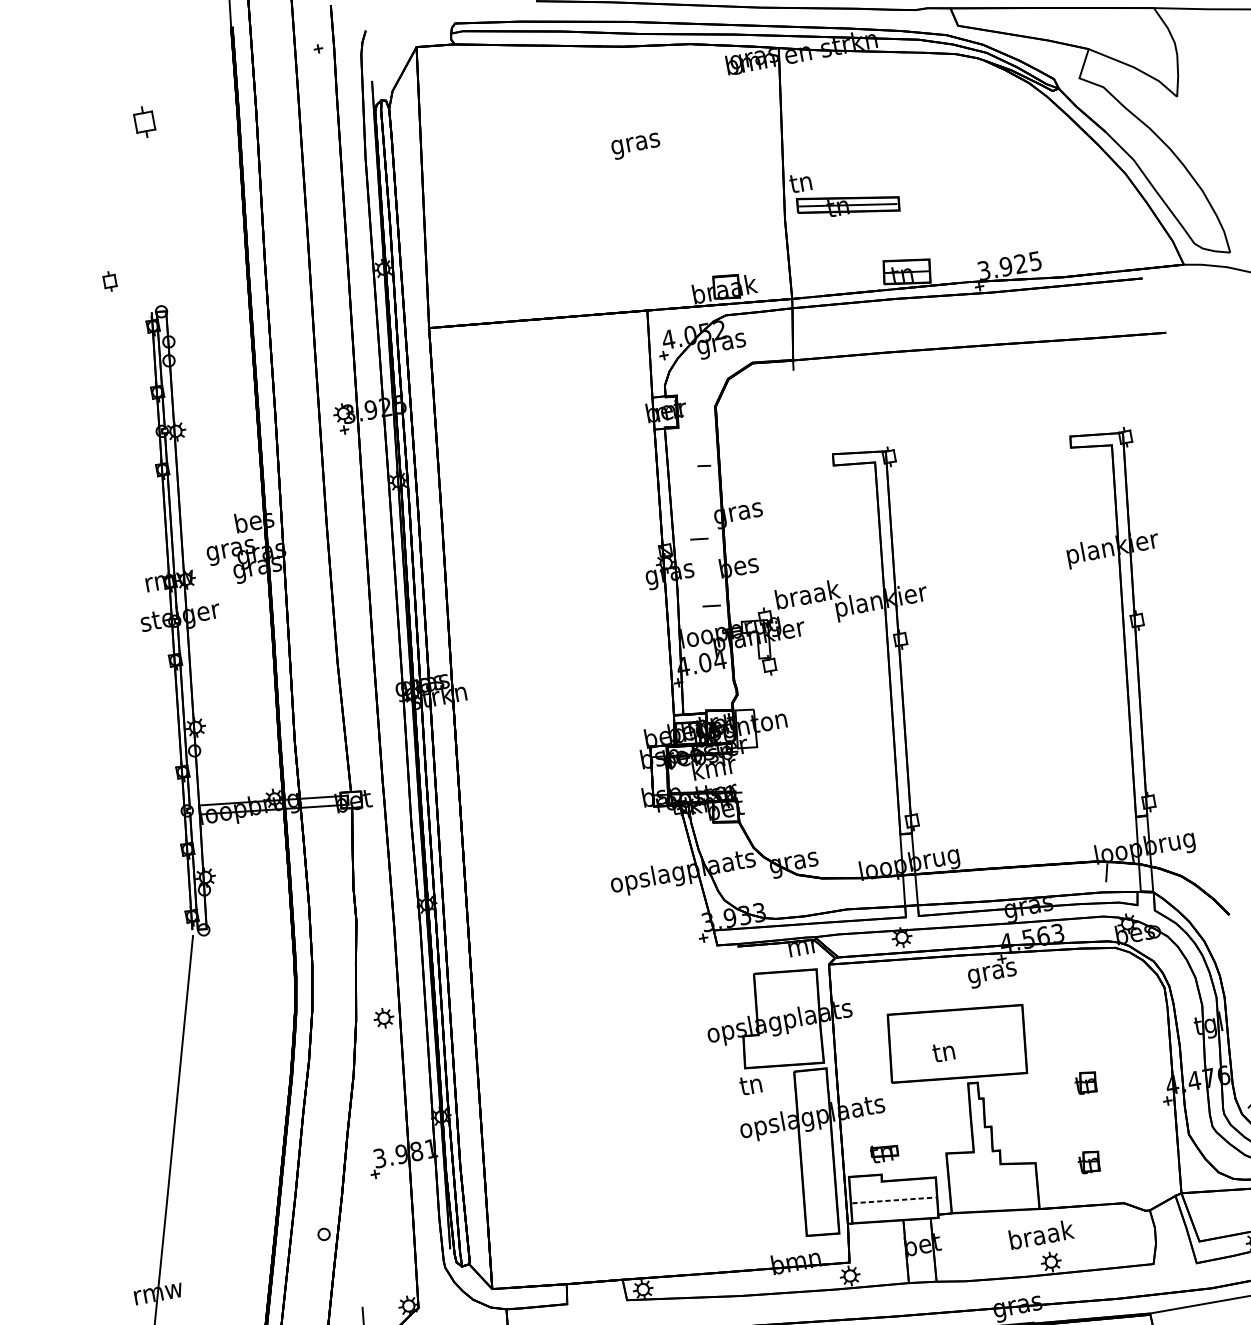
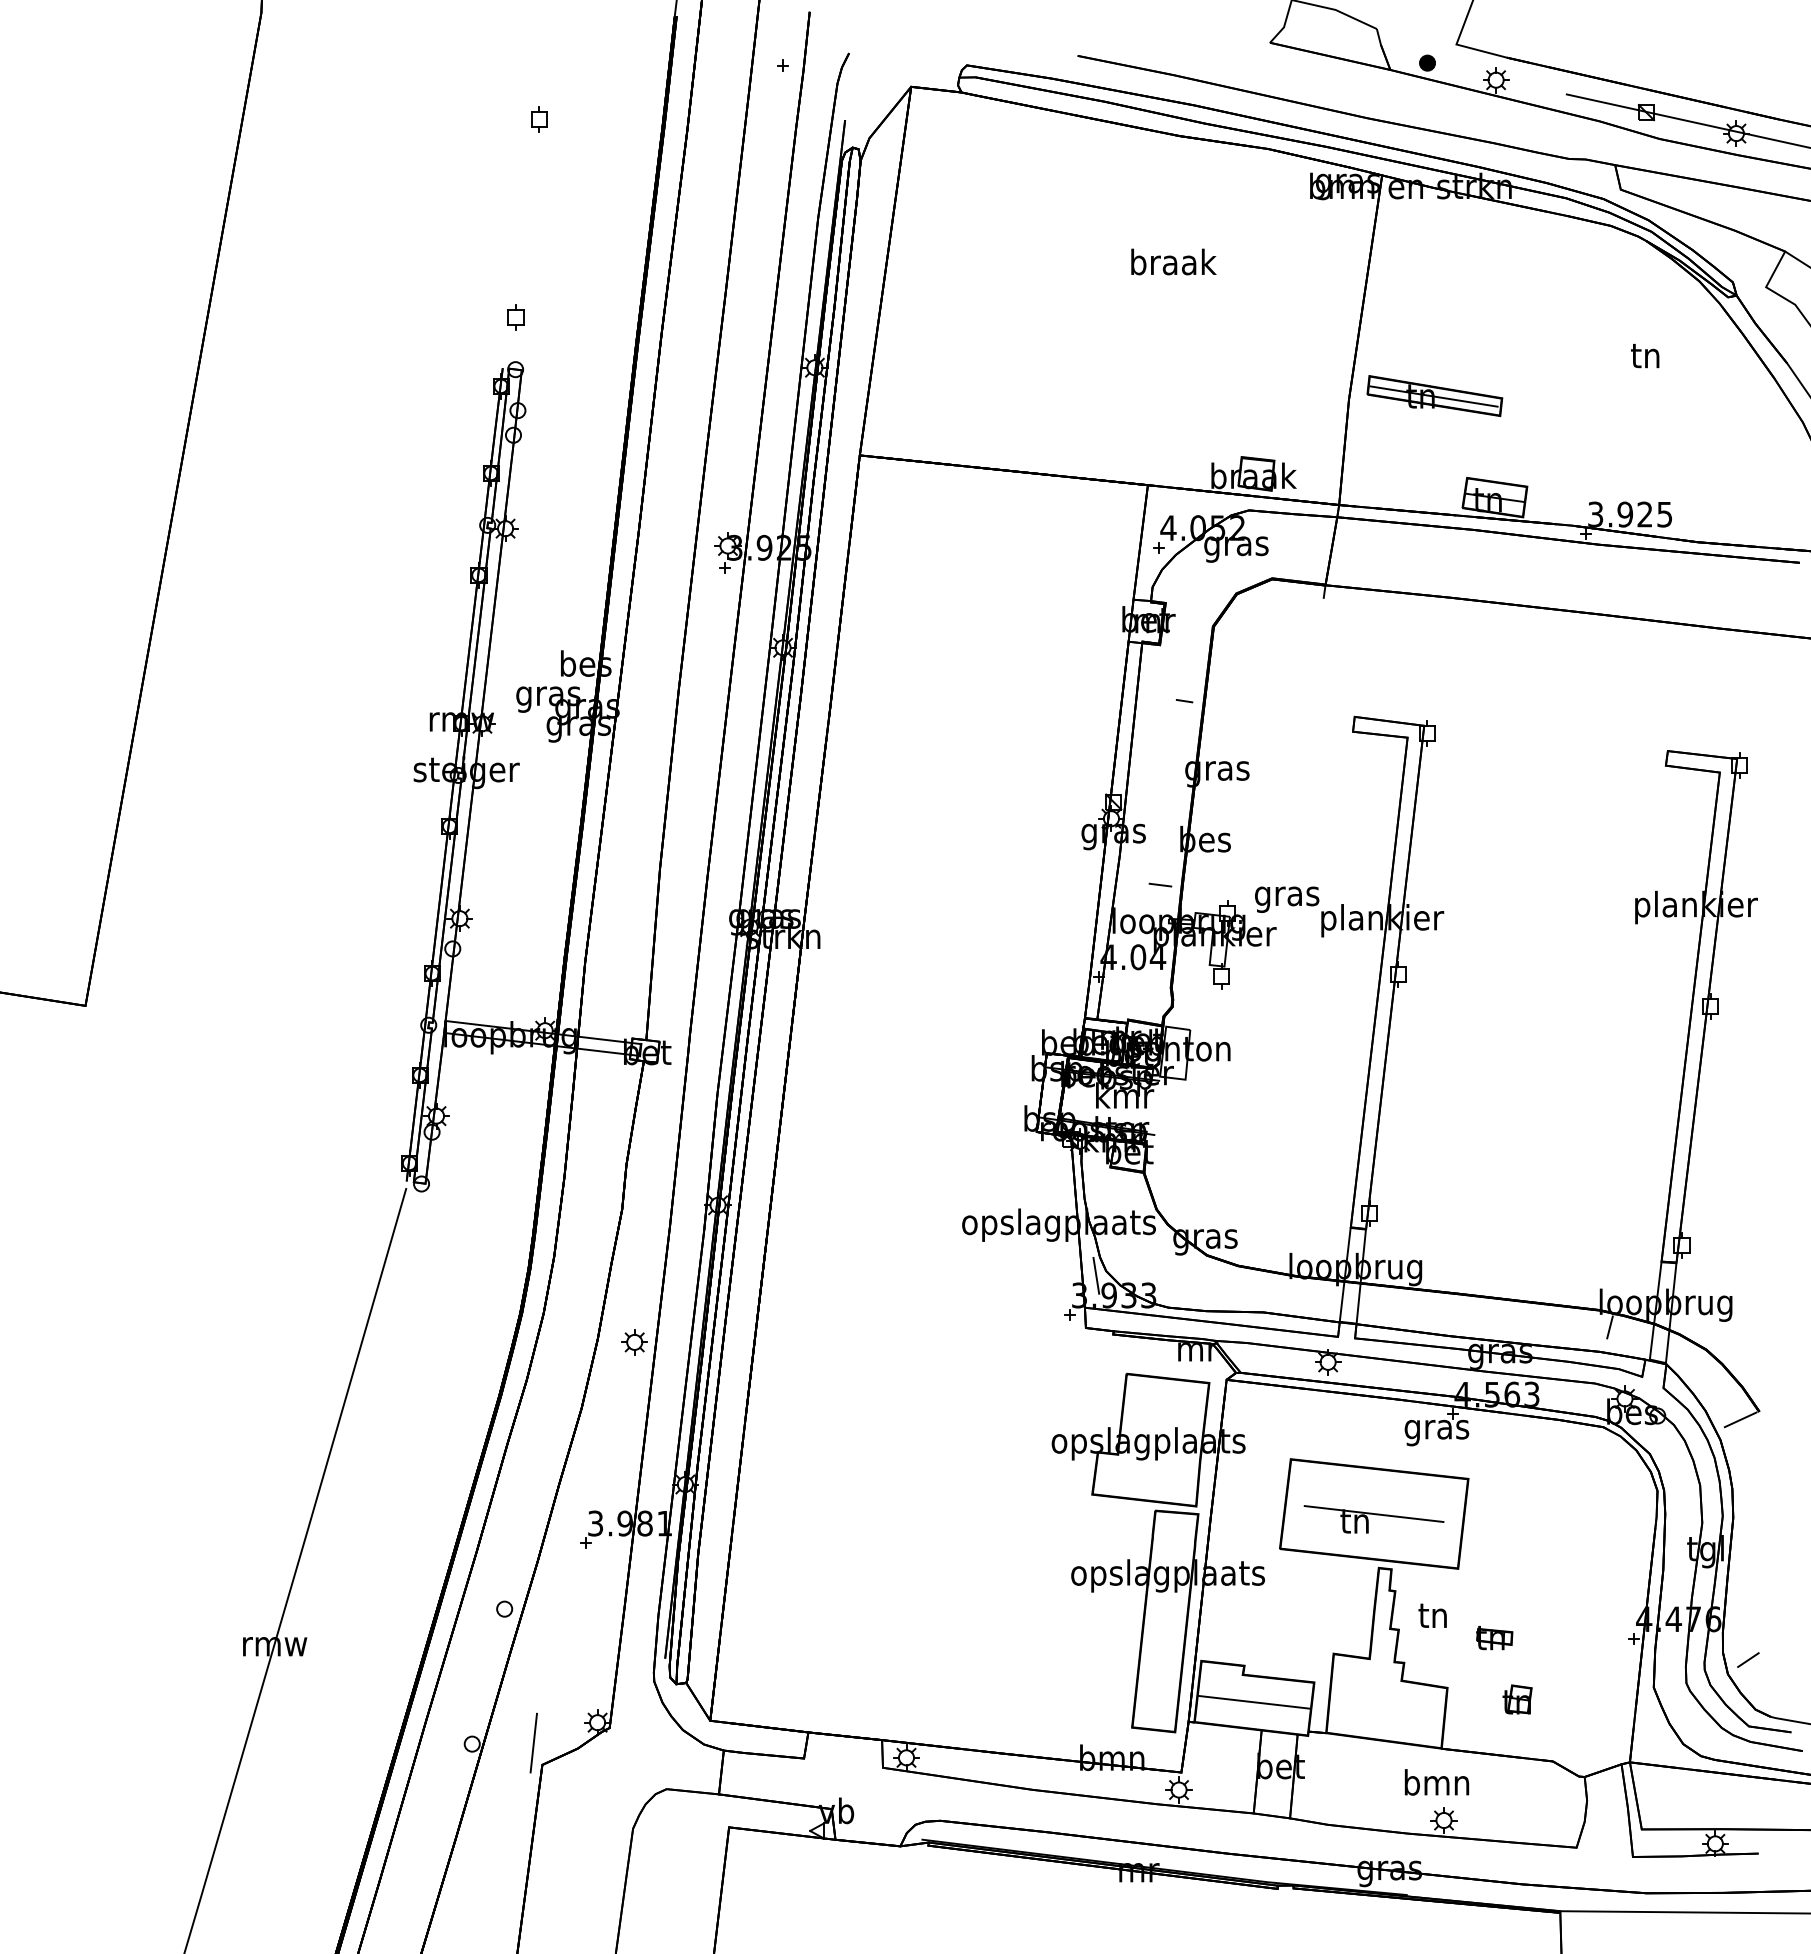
part: (144, 122) -> (539, 119), size x0.62
text: (636, 143) -> (1173, 265), gras -> braak
text: (800, 183) -> (1645, 356), moved
part: (109, 281) -> (515, 317), moved
line: (699, 538) -> (1160, 794), removed
text: (807, 596) -> (1287, 895), braak -> gras
line: (717, 904) -> (1096, 1275), added
line: (1216, 923) -> (1740, 1419), added
line: (956, 1043) -> (1373, 1513), added
part: (1086, 1082) -> (1532, 1595), removed
text: (750, 1084) -> (1432, 1615), moved
part: (884, 1153) -> (1494, 1638), moved
line: (894, 1200) -> (1254, 1702), dashed -> solid
text: (1041, 1234) -> (1437, 1782), braak -> bmn

